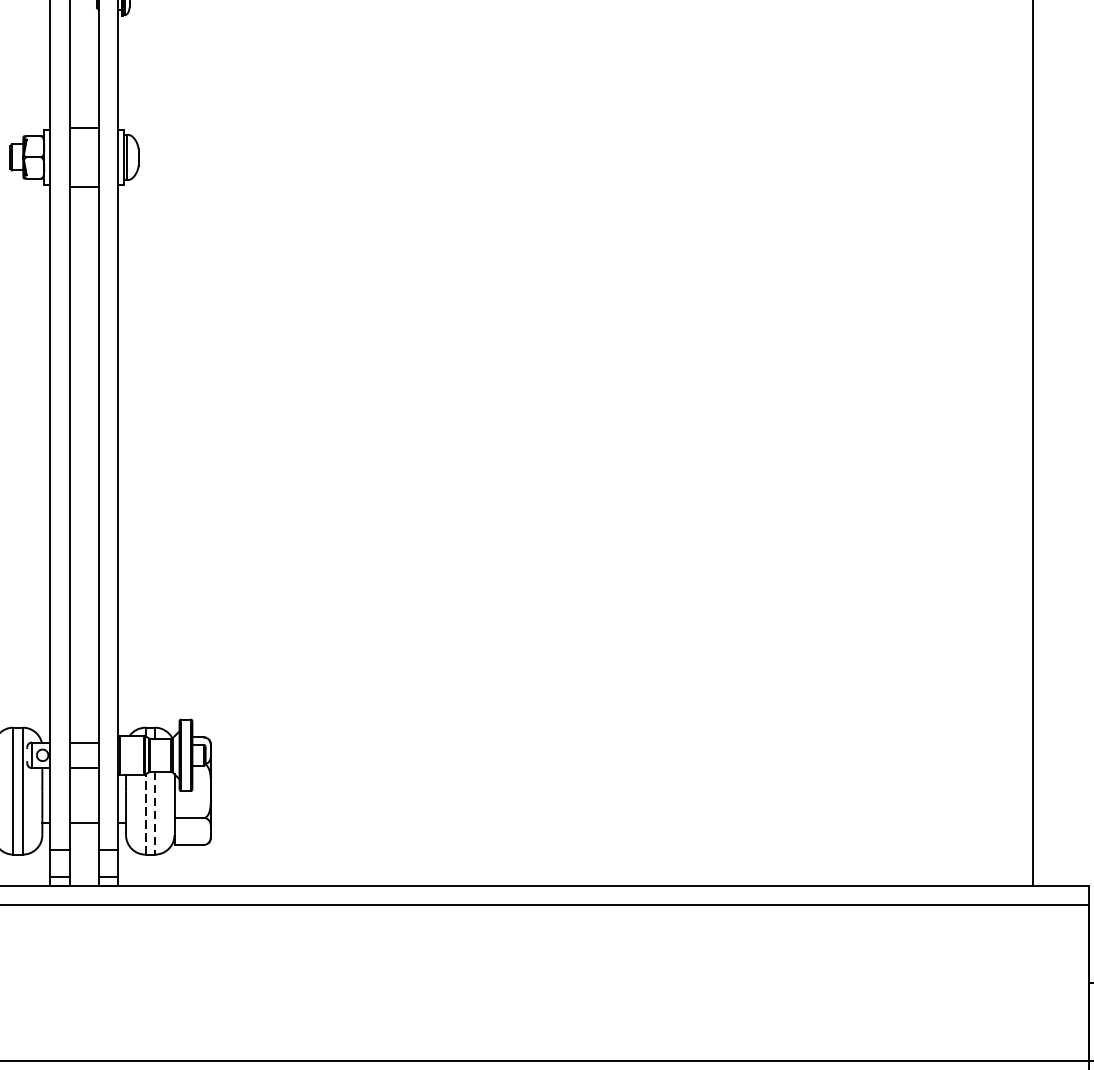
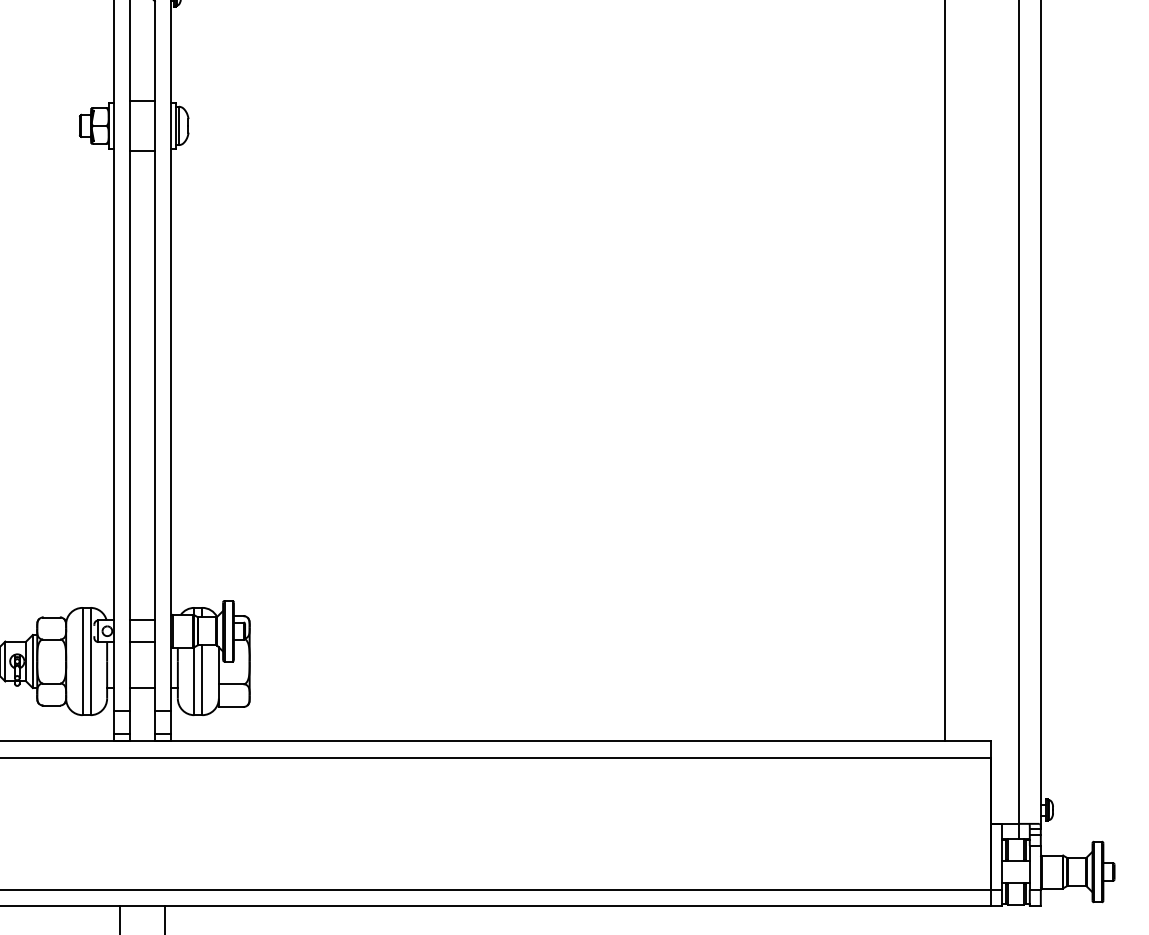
line: (155, 813) -> (202, 680), dashed -> solid
line: (145, 814) -> (194, 681), dashed -> solid

